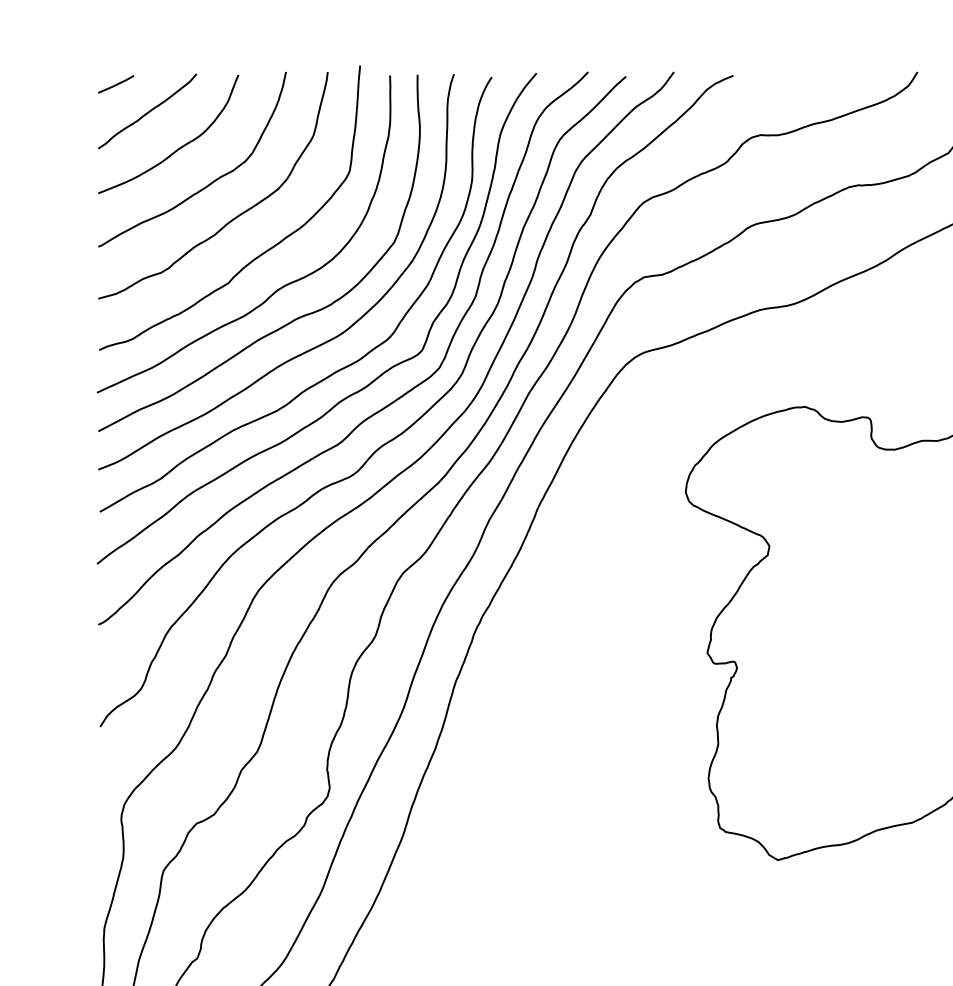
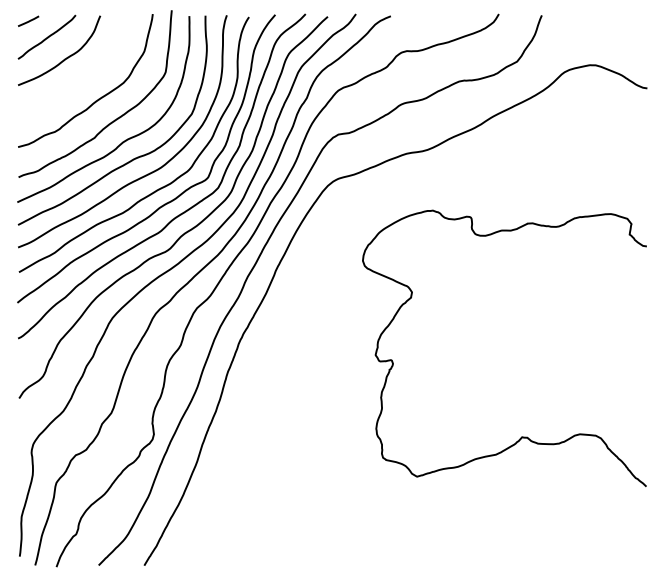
curve: (208, 183) -> (82, 79), removed

